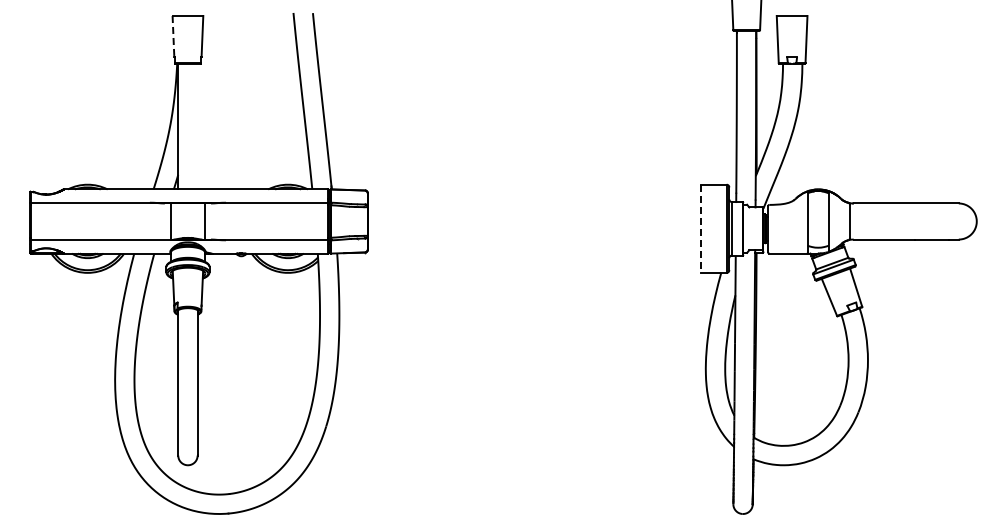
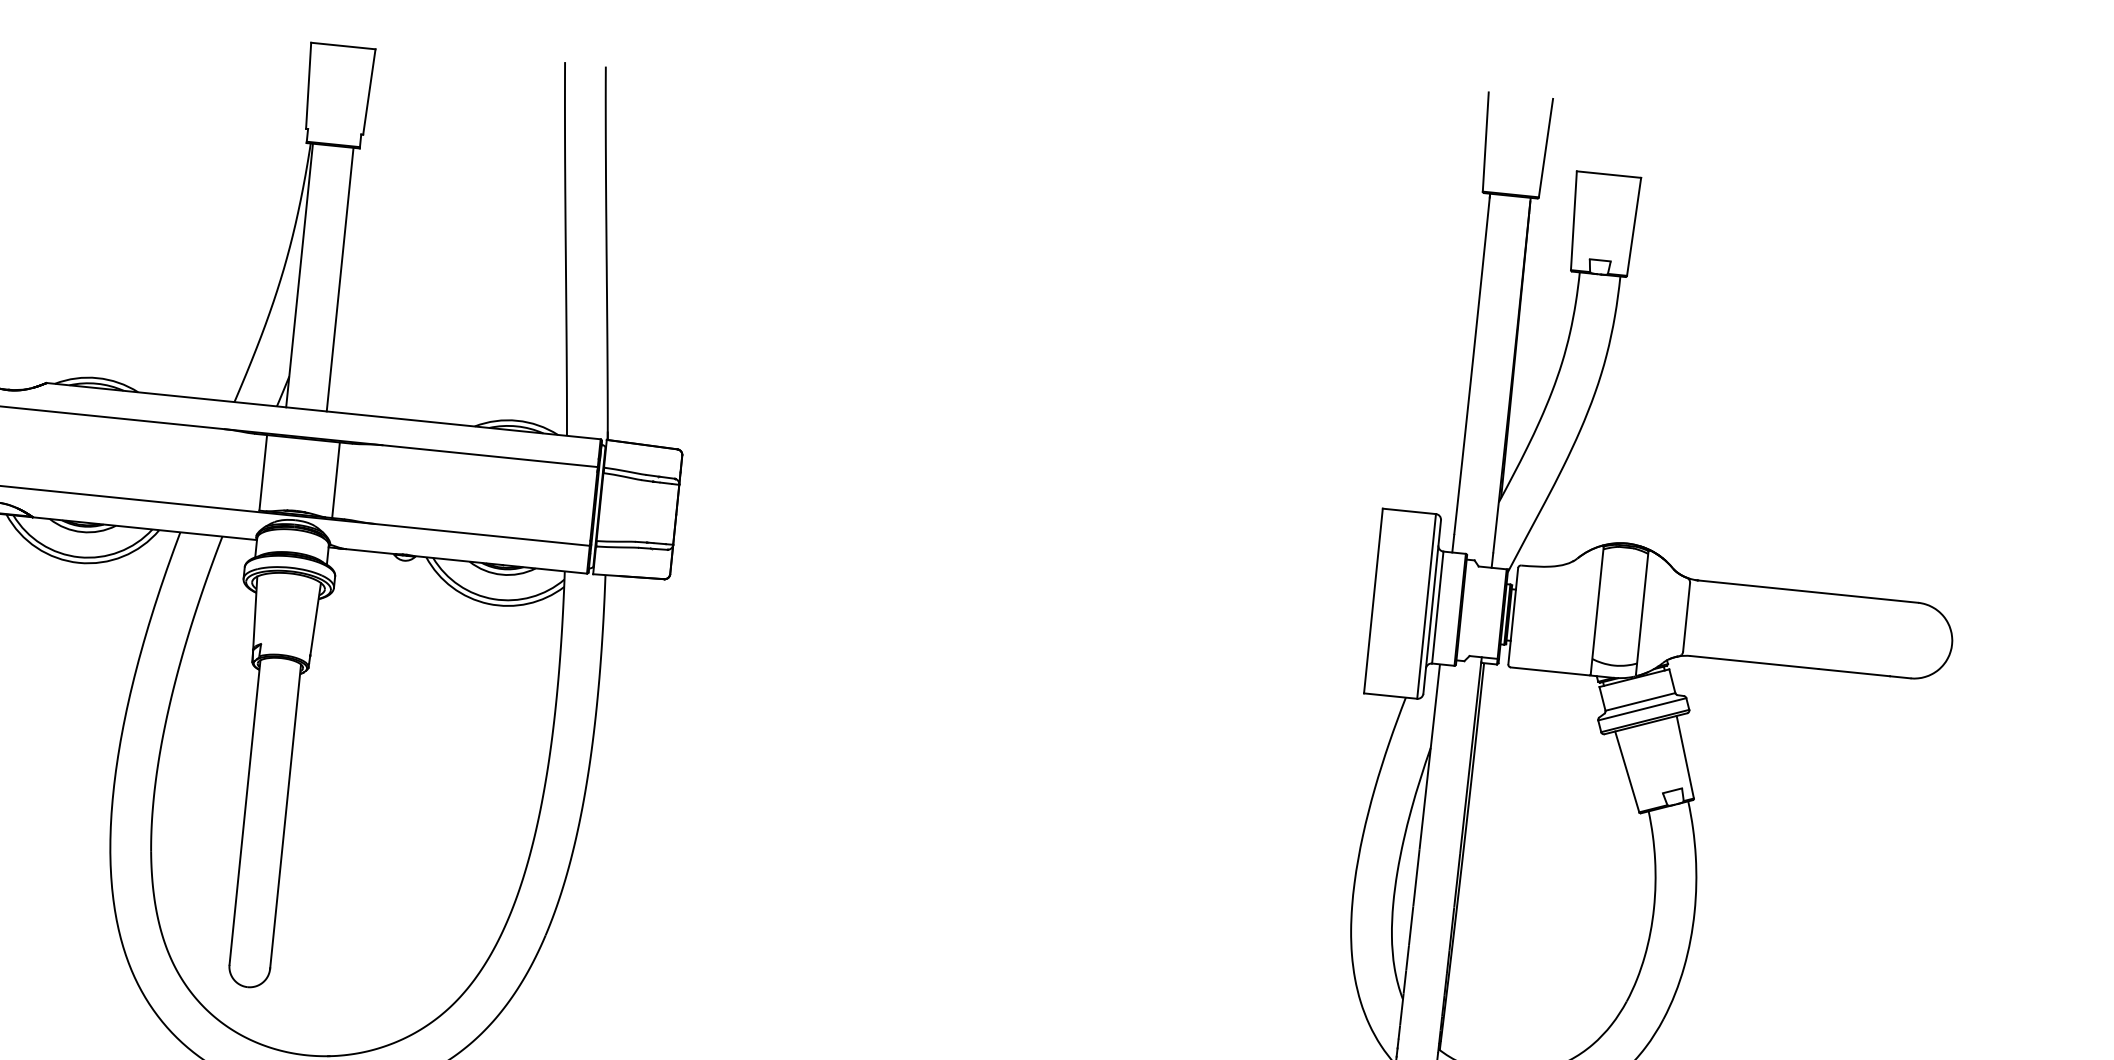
line: (173, 36) -> (308, 85), dashed -> solid
line: (197, 126) -> (339, 279), added
line: (701, 229) -> (1373, 602), dashed -> solid

